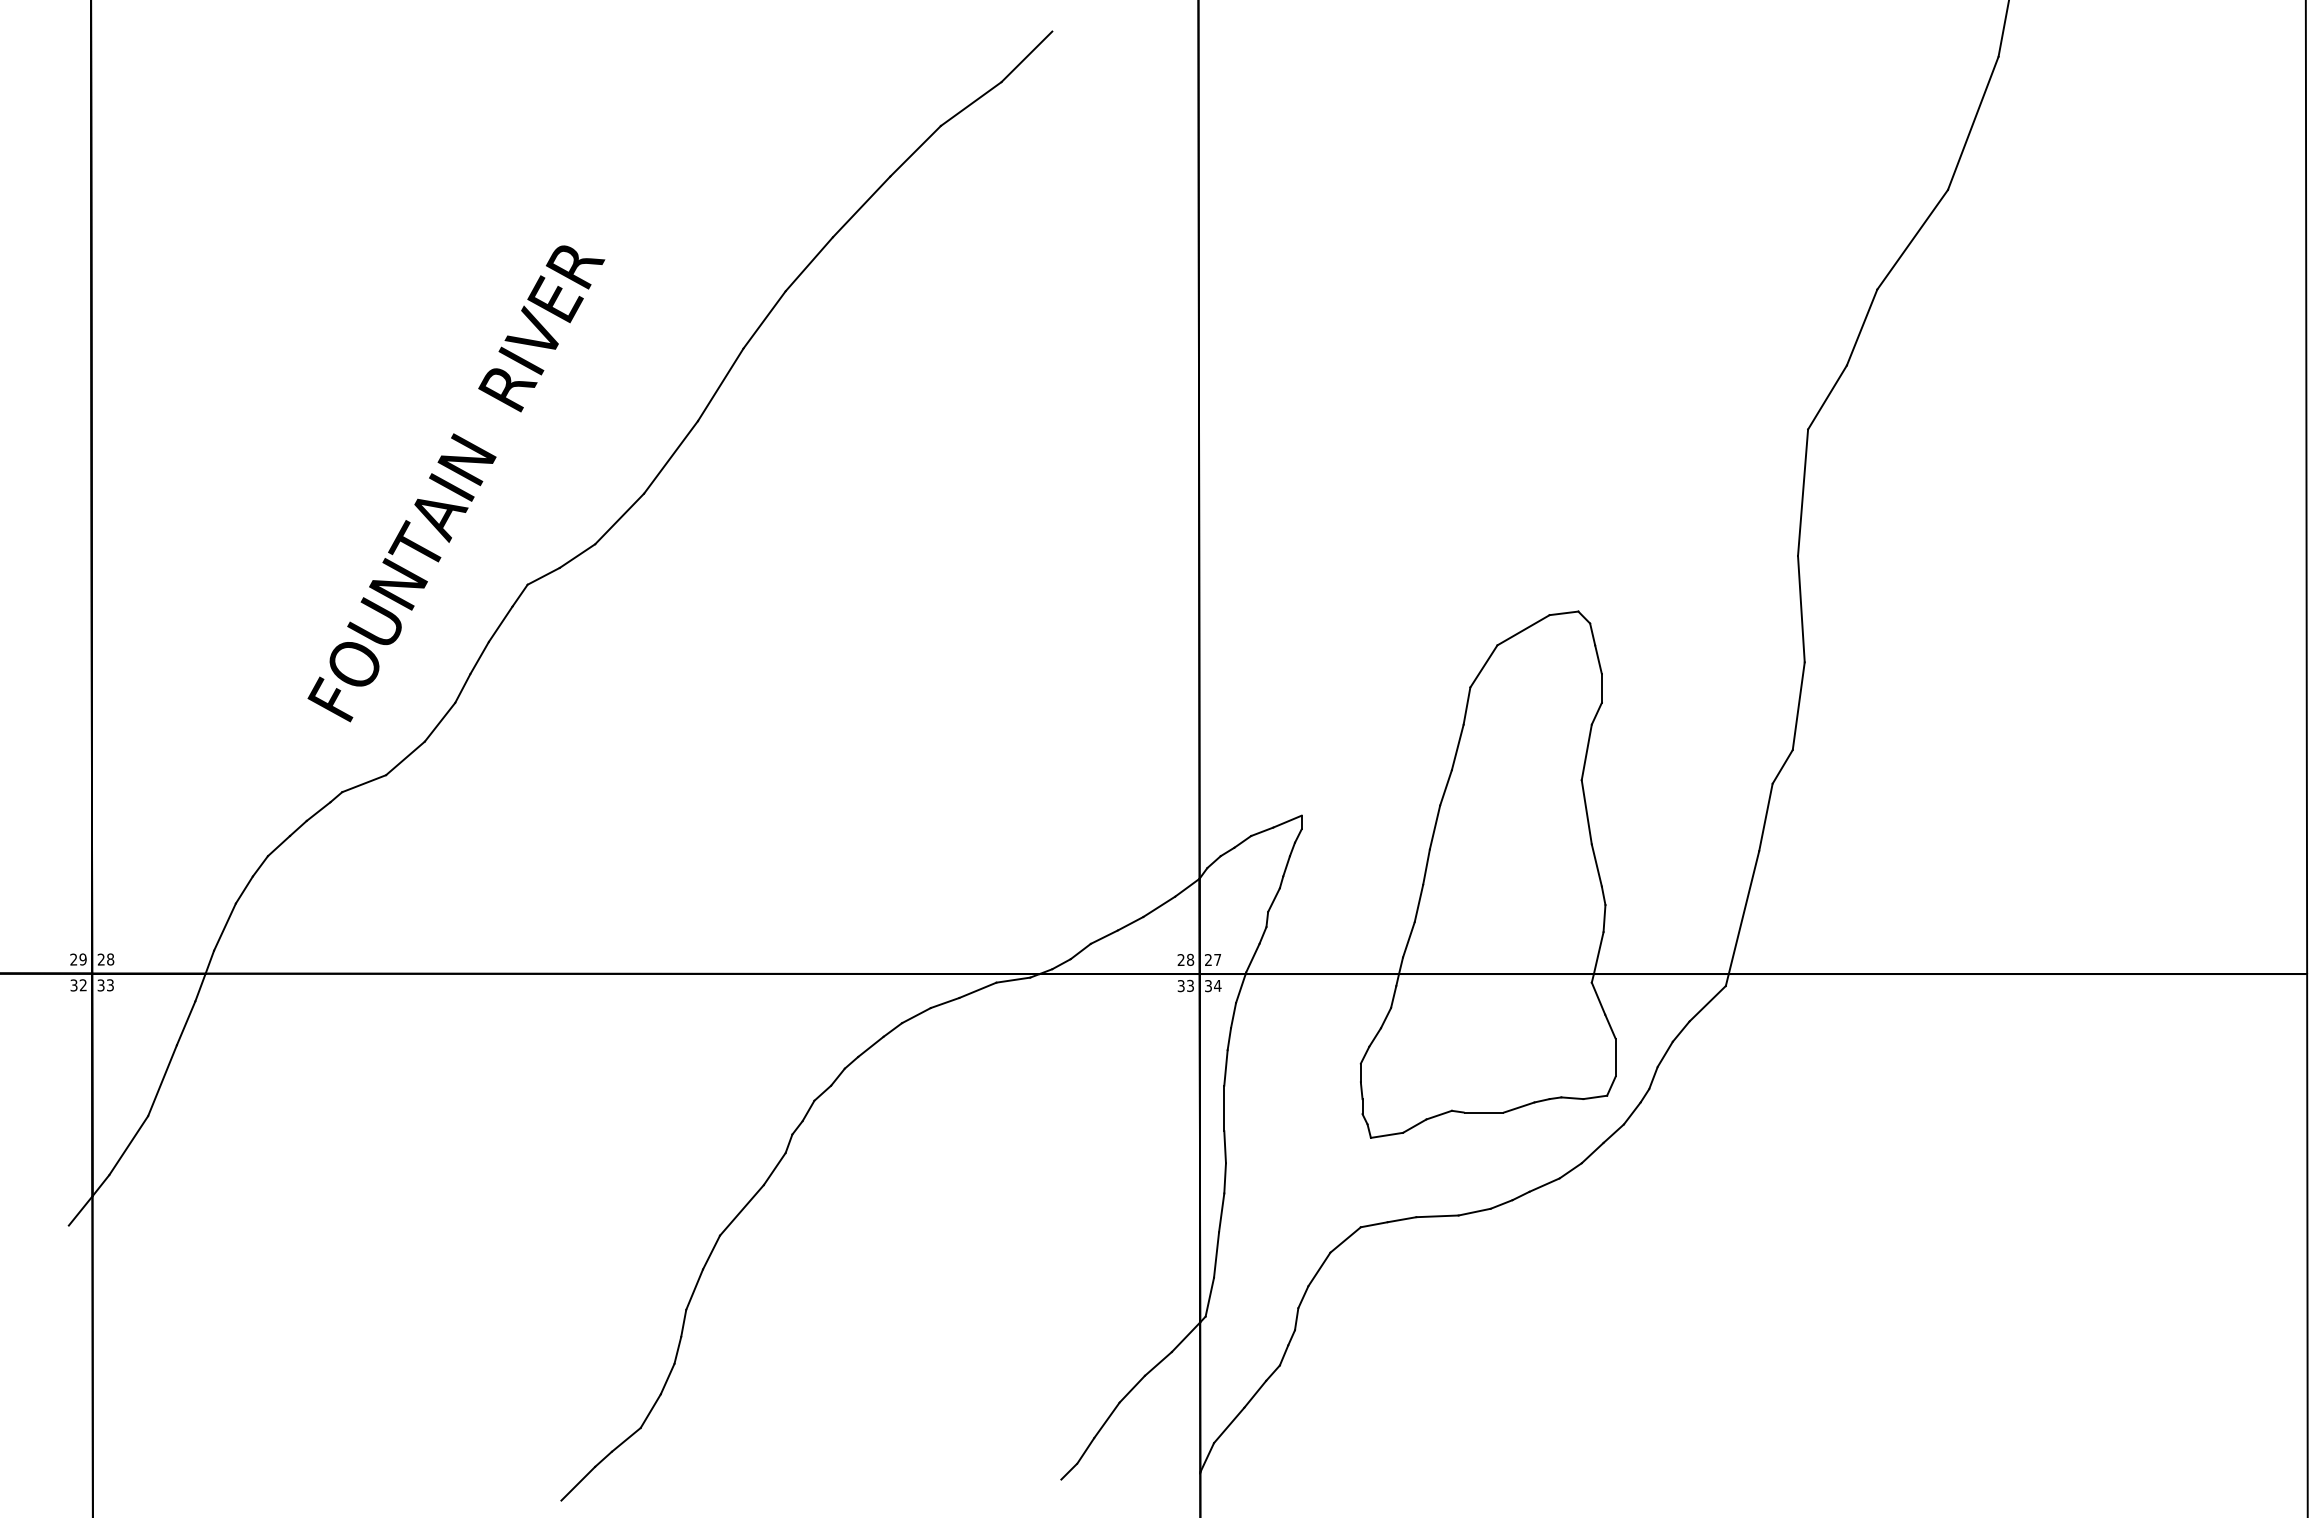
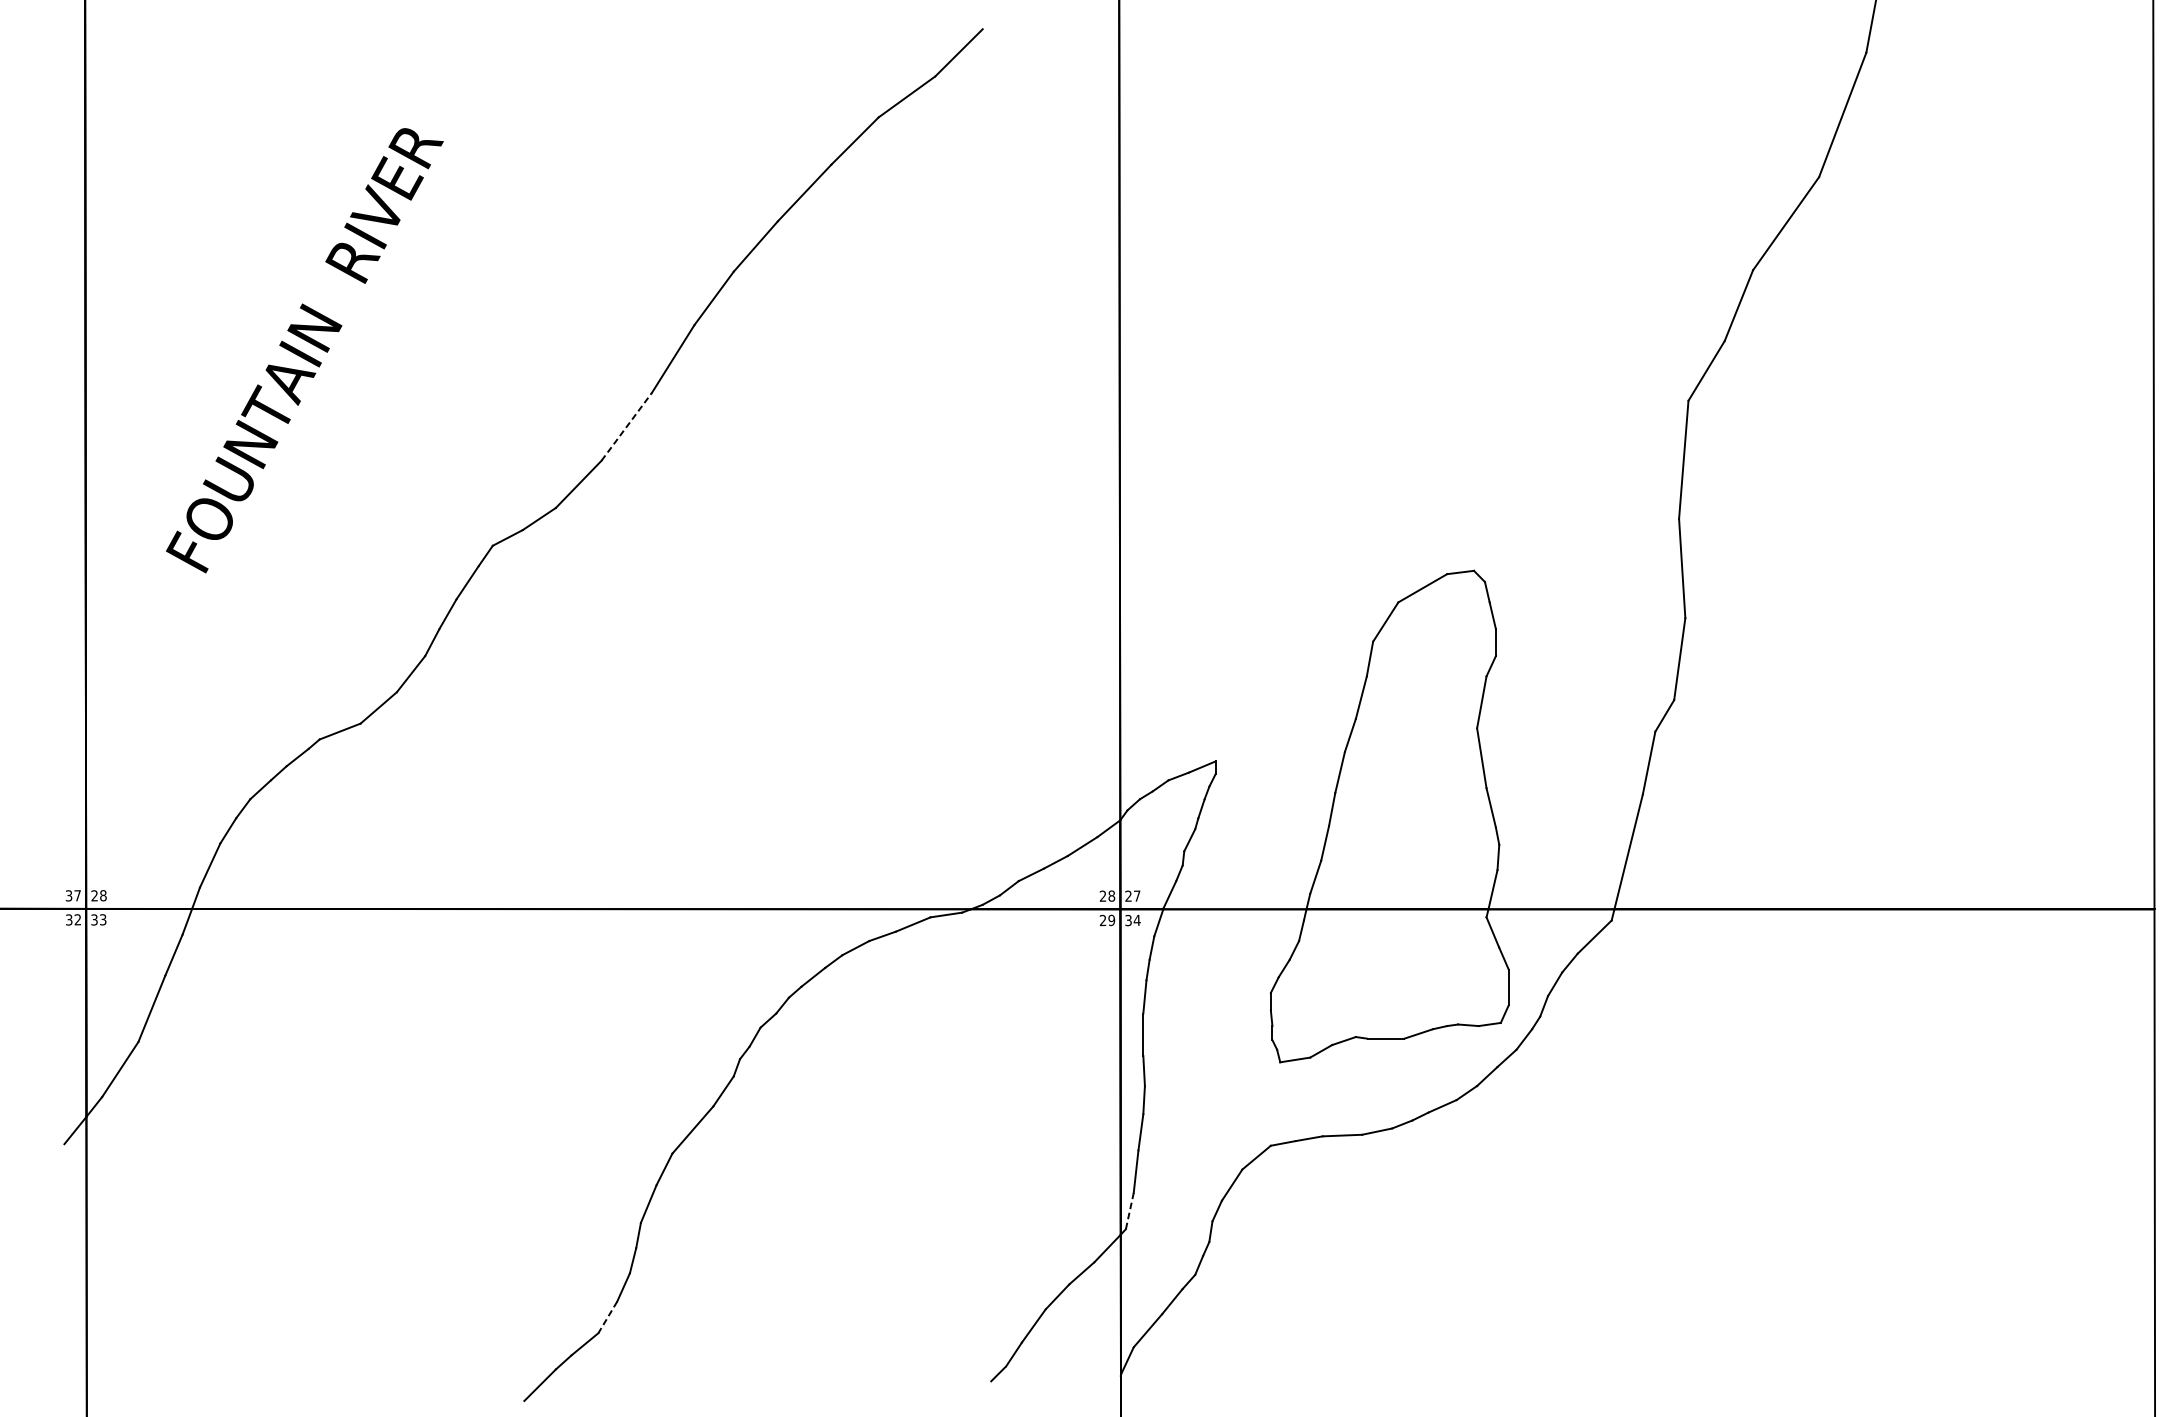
line: (671, 457) -> (627, 426), solid -> dashed
text: (456, 483) -> (304, 350), moved
text: (78, 959) -> (73, 895), 29 -> 37
text: (1185, 986) -> (1107, 920), 33 -> 29
line: (1209, 1297) -> (1129, 1211), solid -> dashed
line: (650, 1411) -> (607, 1317), solid -> dashed

